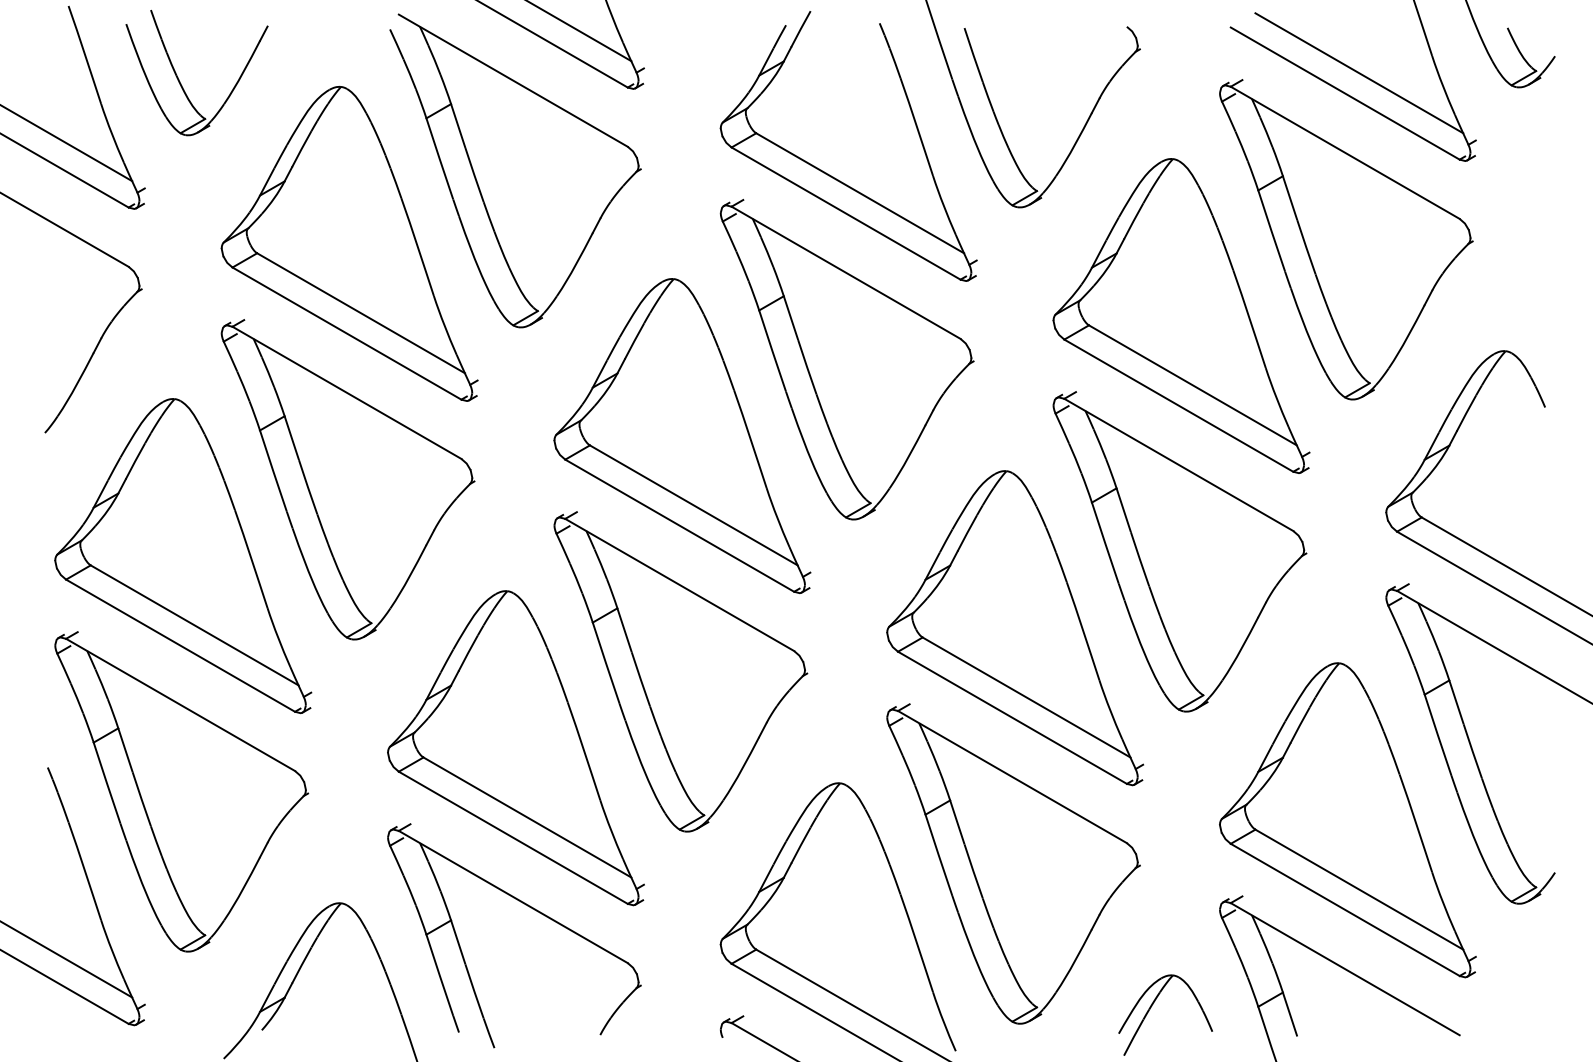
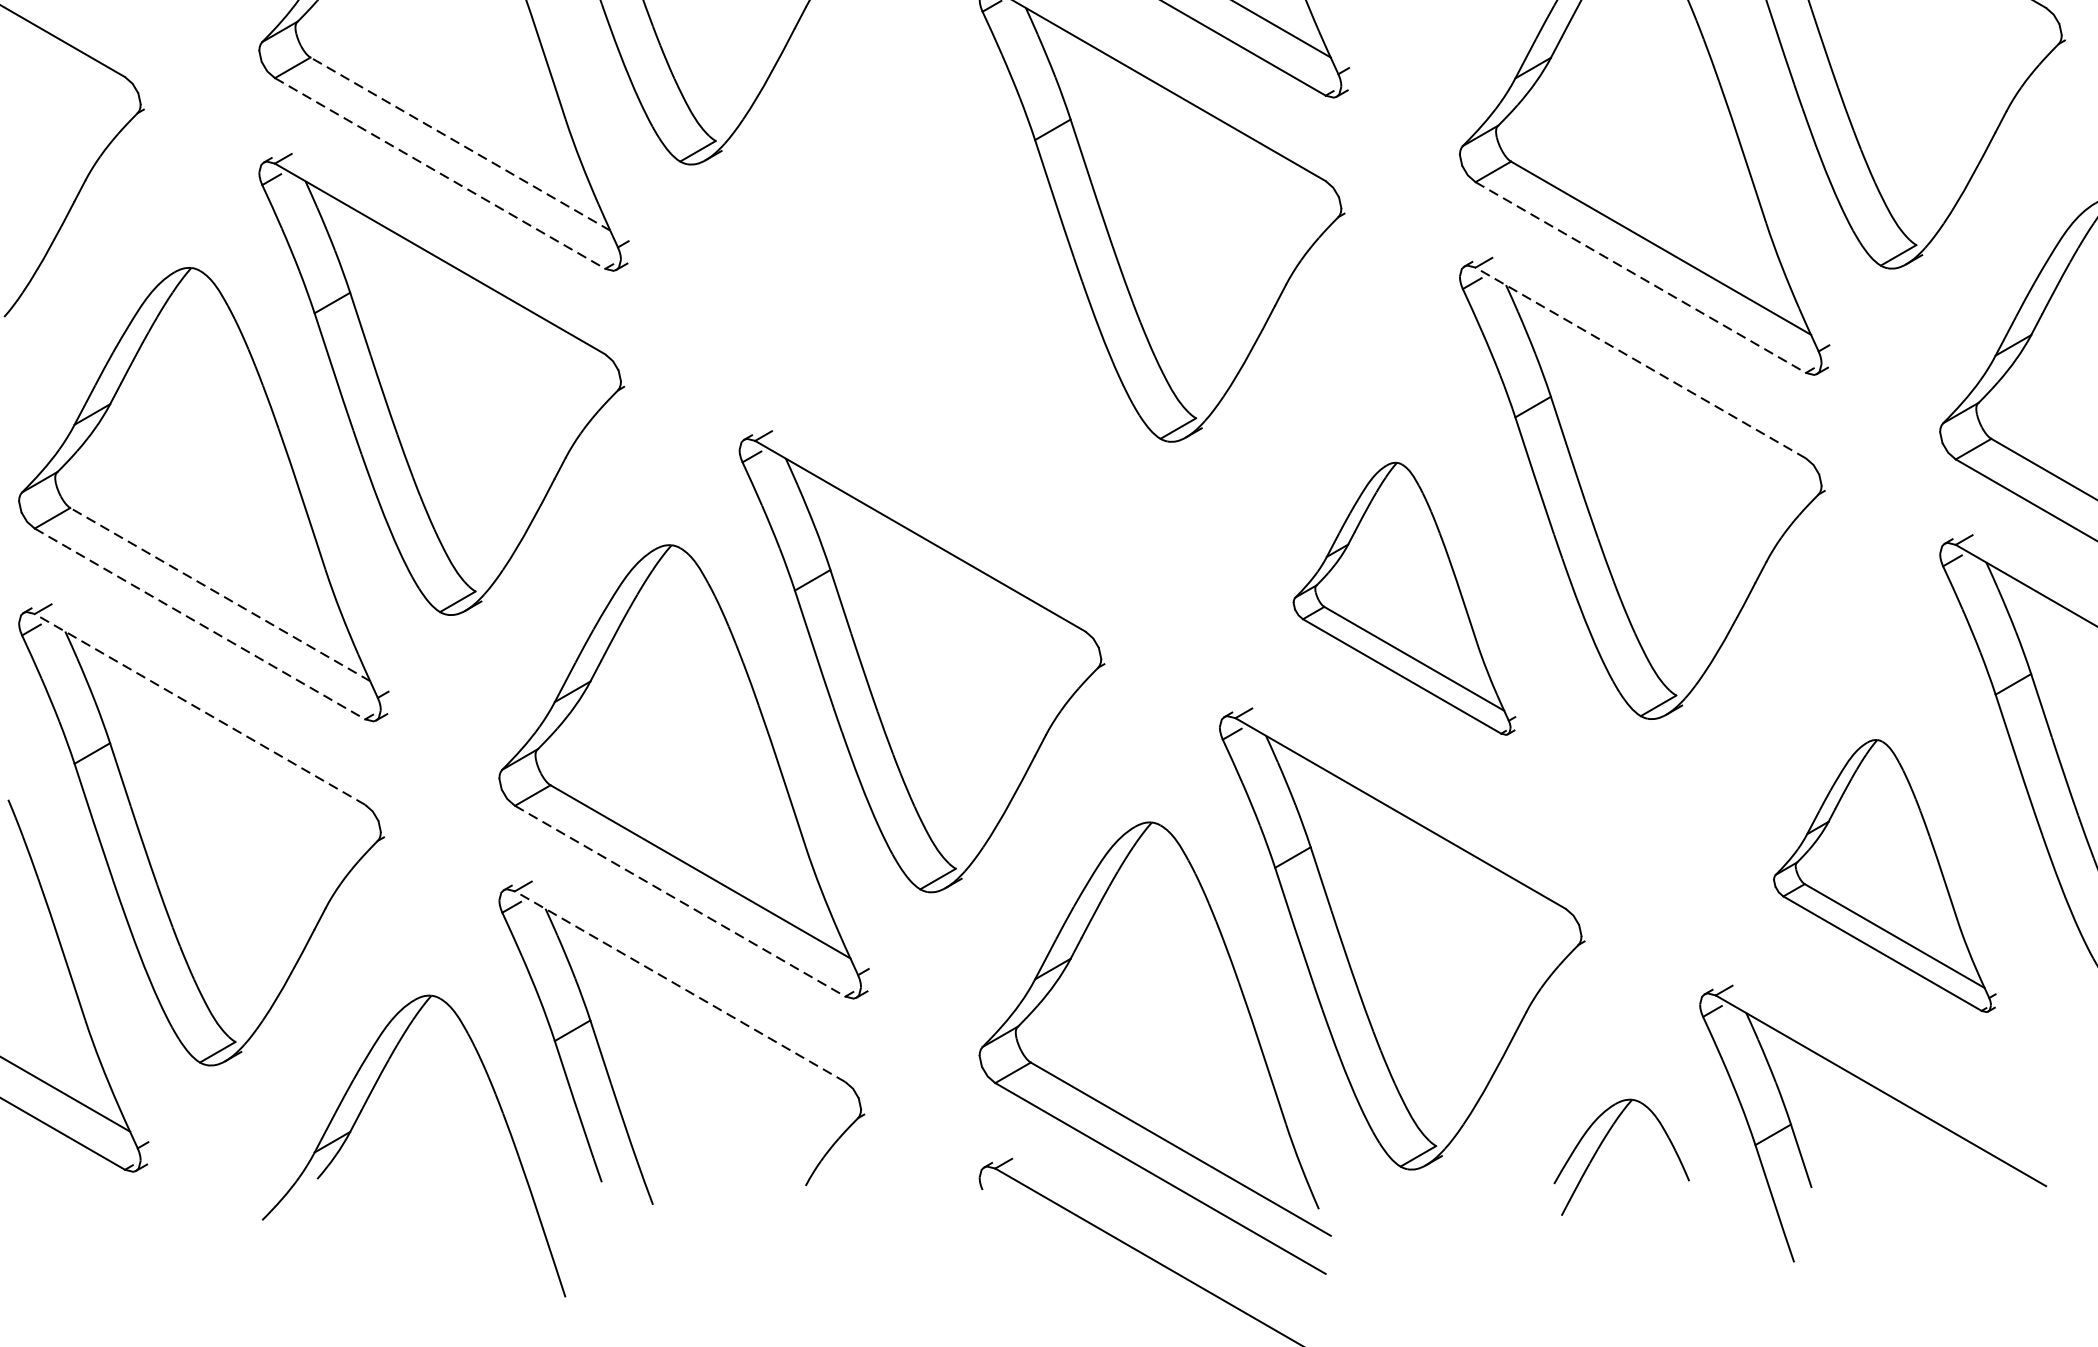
line: (361, 313) -> (461, 144), solid -> dashed
line: (347, 333) -> (440, 173), solid -> dashed
line: (1179, 405) -> (1641, 277), solid -> dashed
part: (682, 435) -> (924, 320), removed
line: (1178, 464) -> (1640, 362), solid -> dashed
line: (194, 625) -> (220, 594), solid -> dashed
part: (1014, 628) -> (1403, 599), size x0.6
line: (181, 645) -> (201, 623), solid -> dashed
line: (180, 704) -> (199, 708), solid -> dashed
part: (1347, 820) -> (1884, 876), size x0.6
line: (513, 838) -> (680, 902), solid -> dashed
line: (512, 896) -> (679, 985), solid -> dashed

